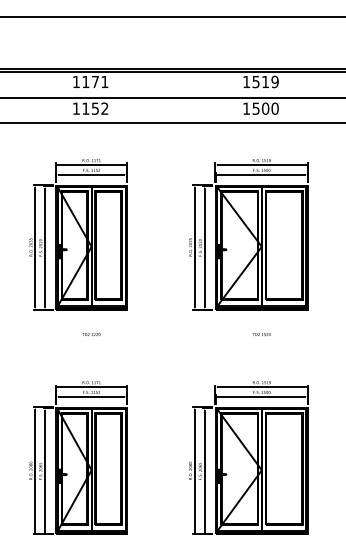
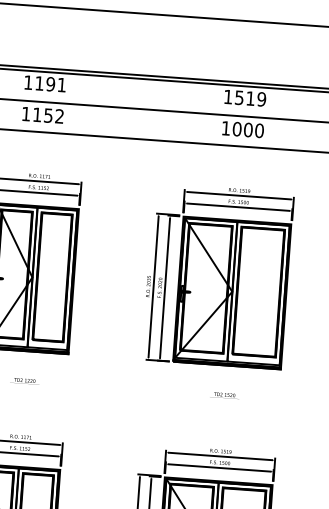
text: (95, 81) -> (50, 83), 1171 -> 1191
text: (255, 108) -> (236, 128), 1500 -> 1000

